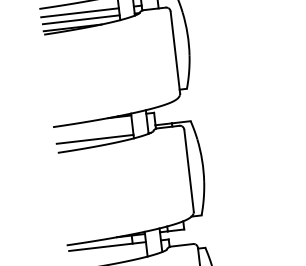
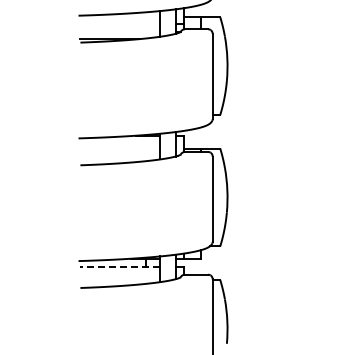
line: (79, 12) -> (119, 24), removed
line: (81, 19) -> (120, 31), removed
line: (95, 138) -> (120, 155), removed
line: (107, 246) -> (120, 267), solid -> dashed

